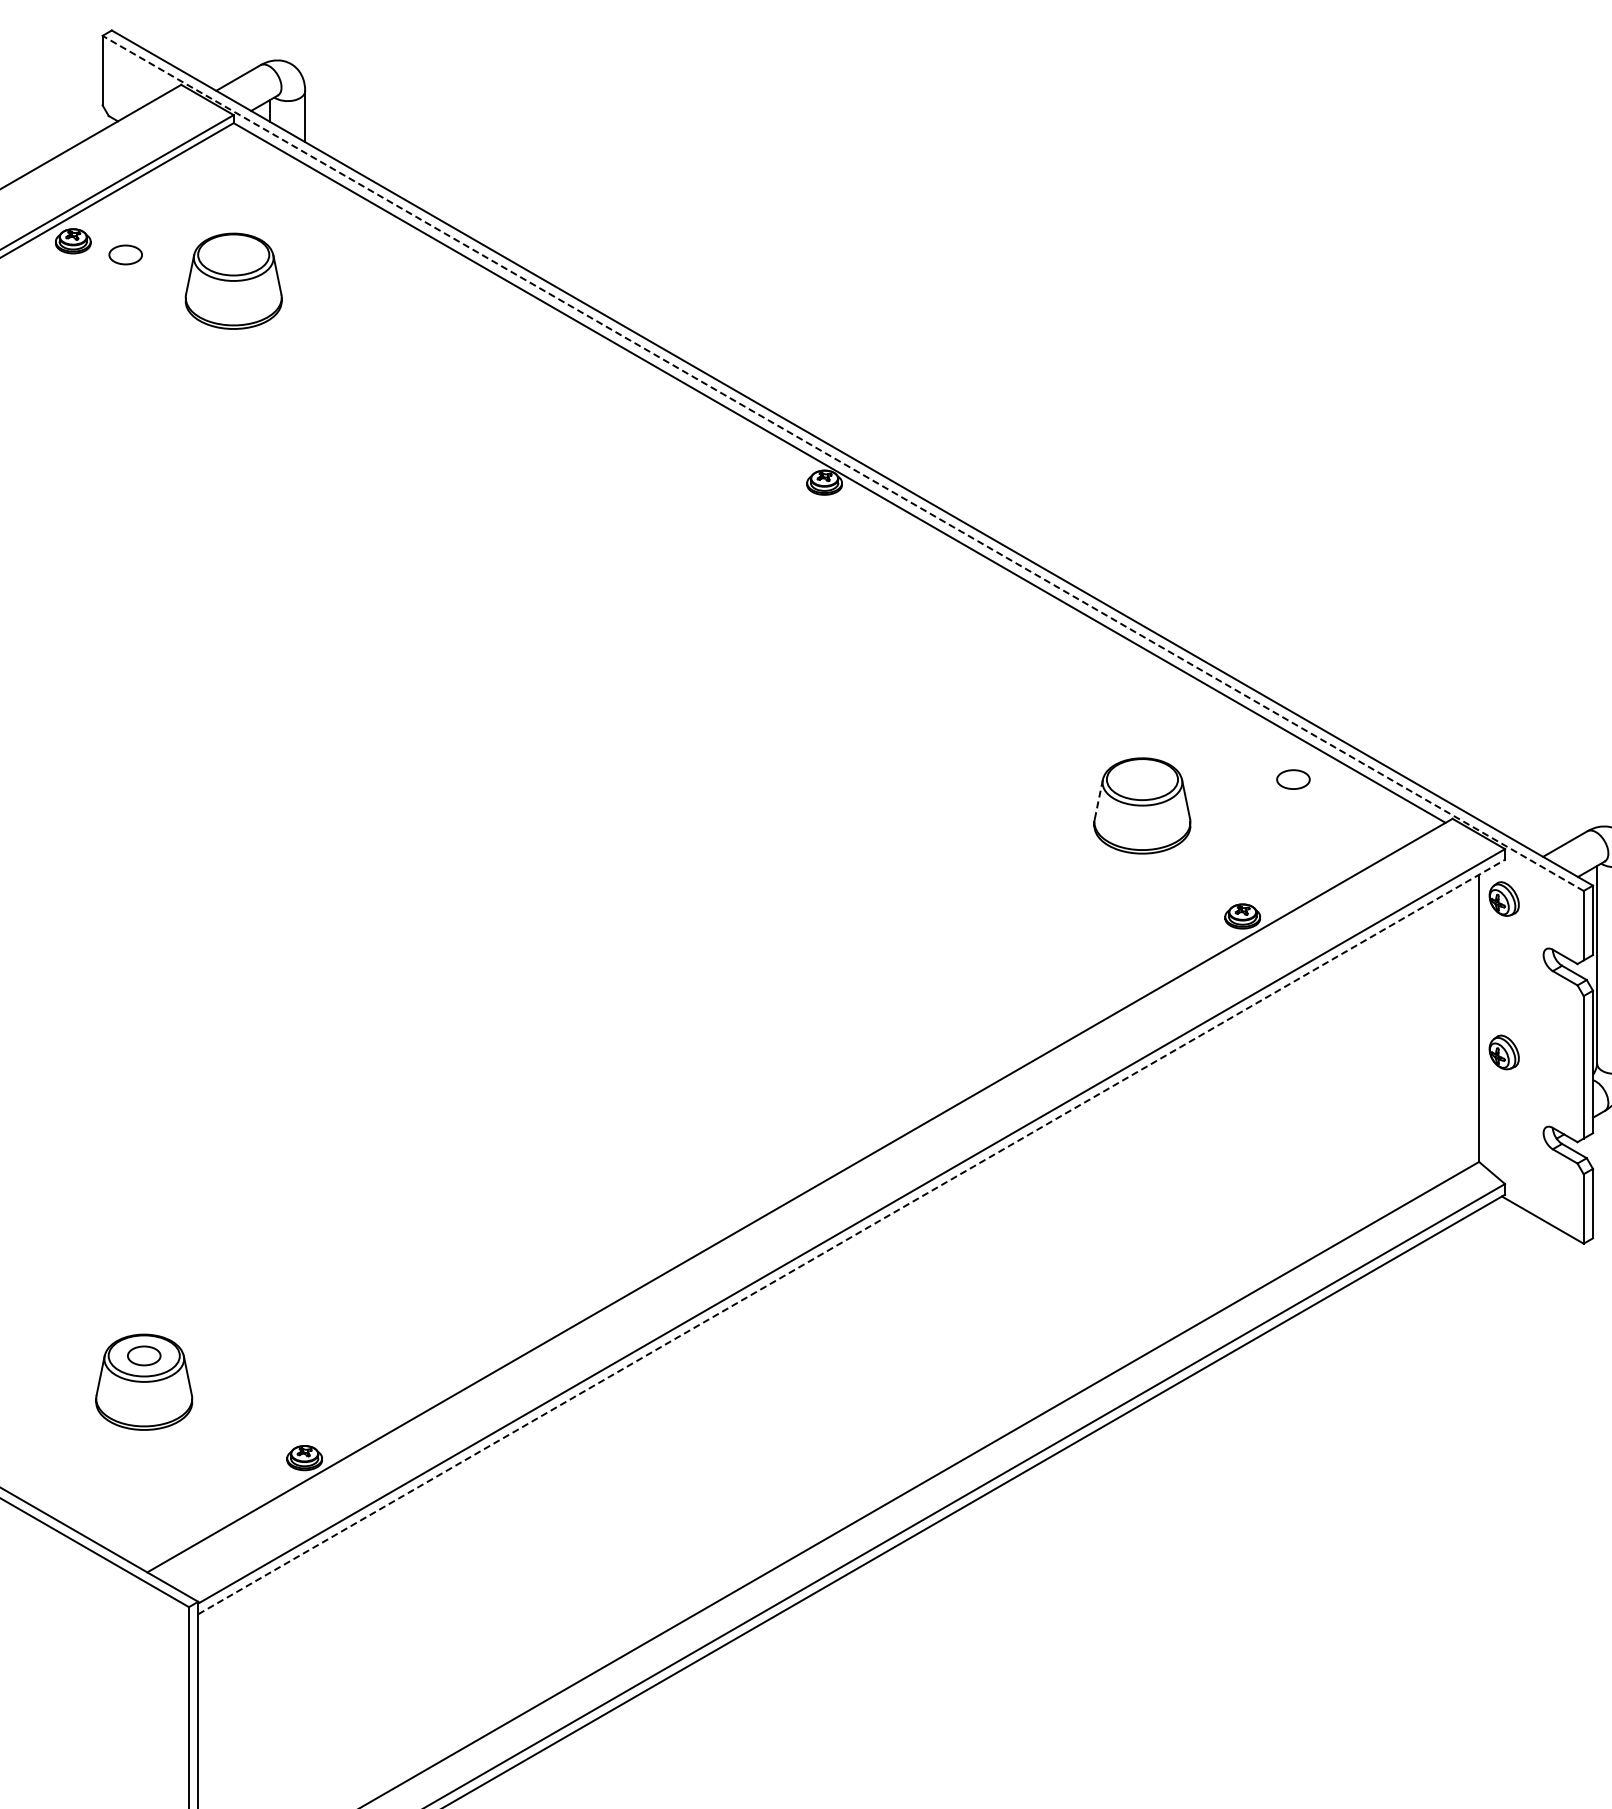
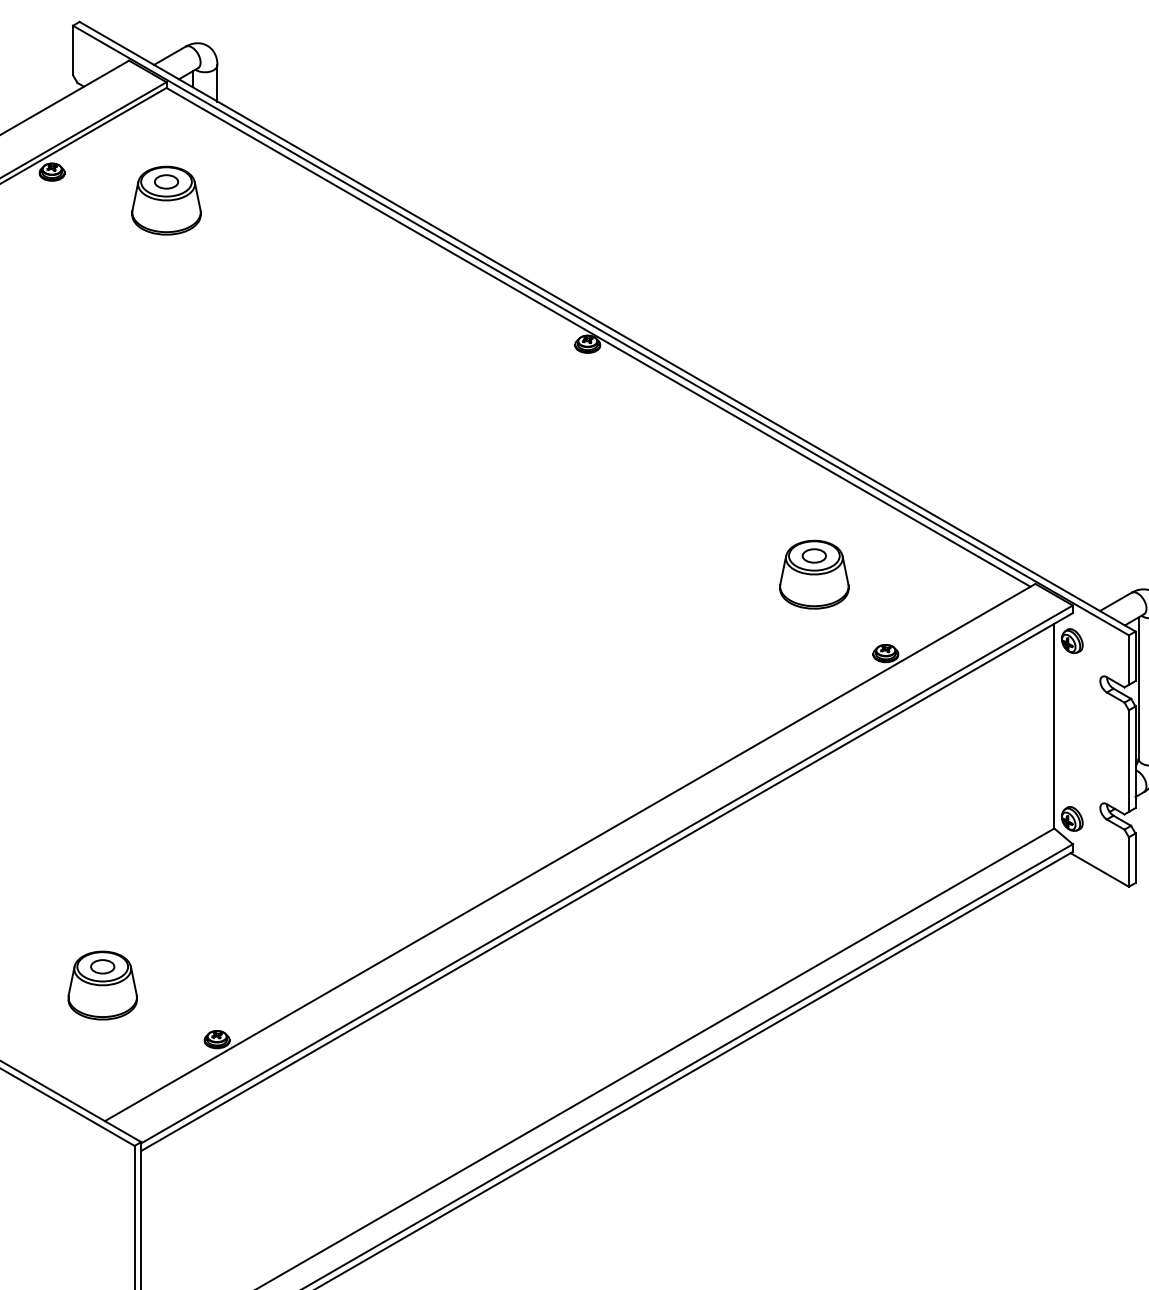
part: (125, 254) -> (166, 181), moved
line: (842, 463) -> (600, 330), dashed -> solid
part: (1293, 779) -> (814, 555), moved
line: (1098, 799) -> (783, 570), dashed -> solid
part: (1503, 1052) -> (1071, 818), moved
line: (852, 1236) -> (607, 881), dashed -> solid

